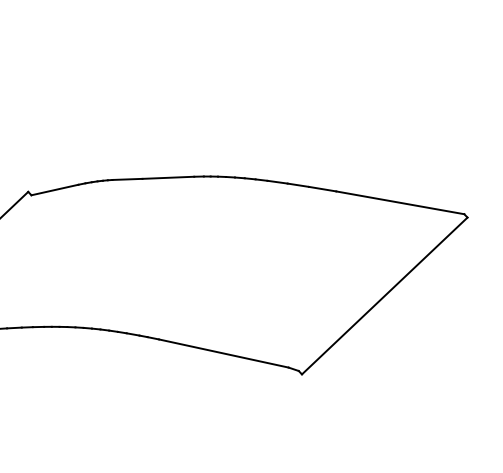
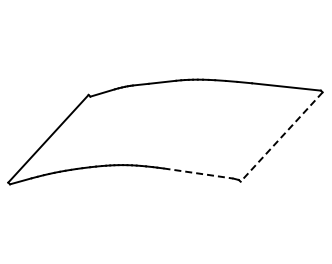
line: (384, 296) -> (281, 137), solid -> dashed
line: (224, 353) -> (198, 173), solid -> dashed

